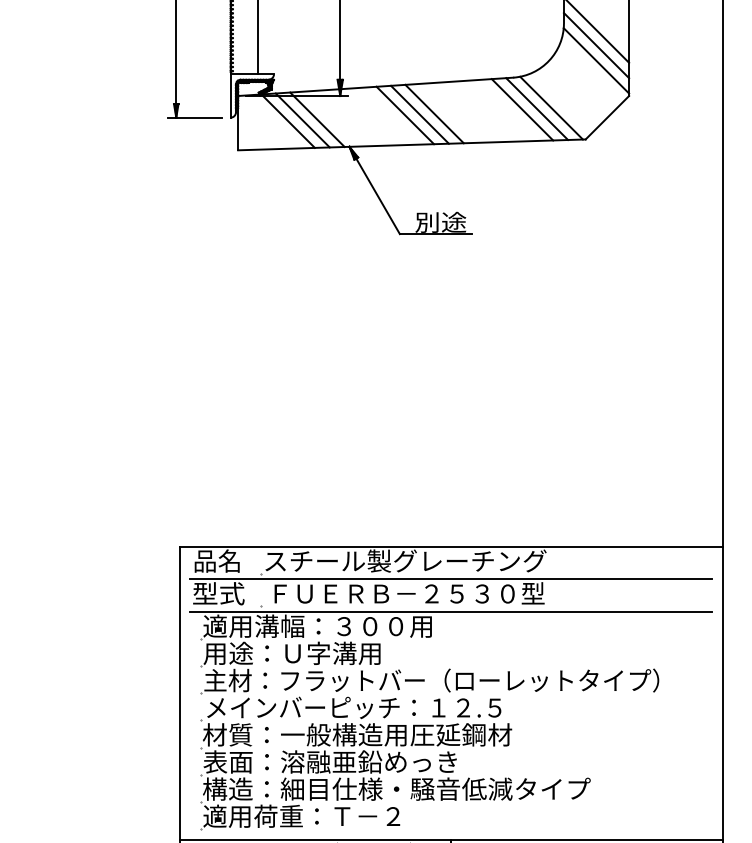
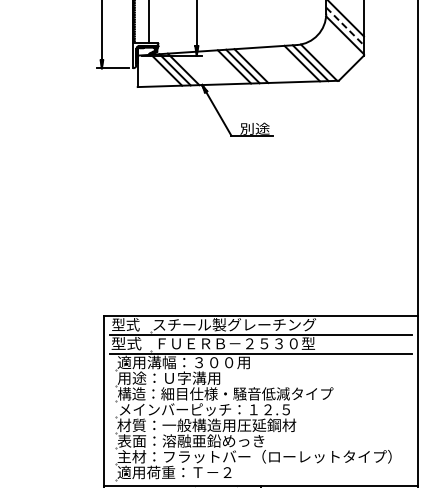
line: (597, 45) -> (345, 26), solid -> dashed
text: (217, 560) -> (125, 324), 品名 -> 型式
text: (431, 679) -> (249, 393), 主材：フラットバー（ローレットタイプ） -> 構造：細目仕様・騒音低減タイプ
text: (439, 788) -> (254, 456), 構造：細目仕様・騒音低減タイプ -> 主材：フラットバー（ローレットタイプ）

